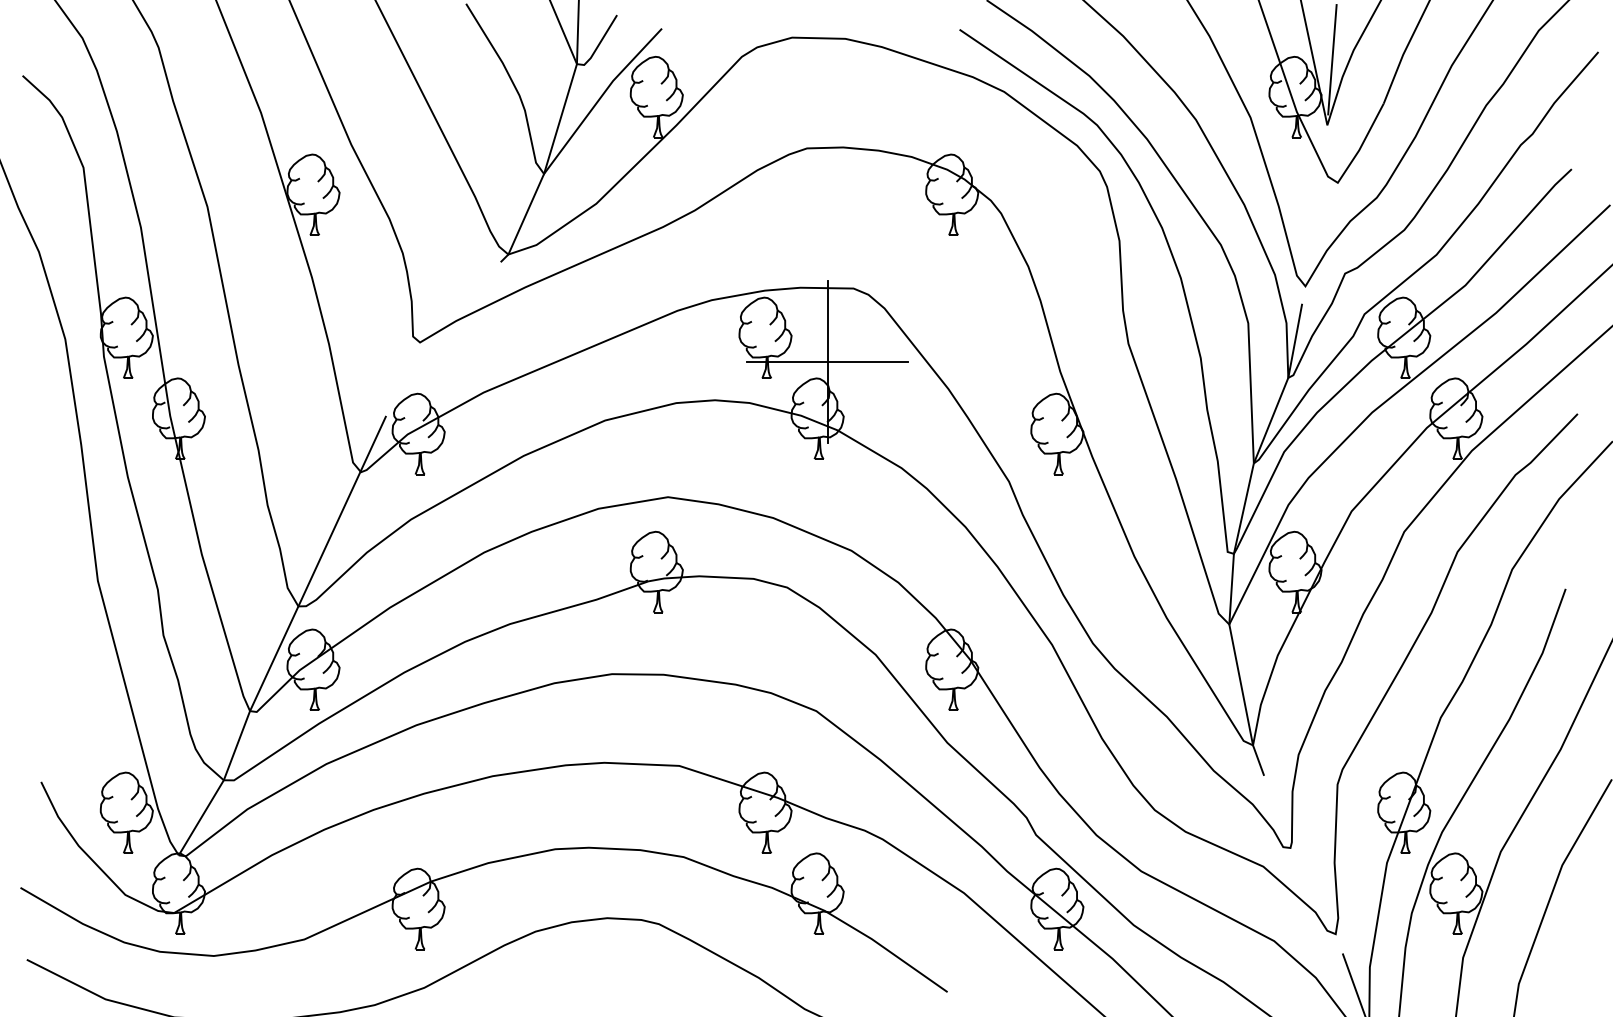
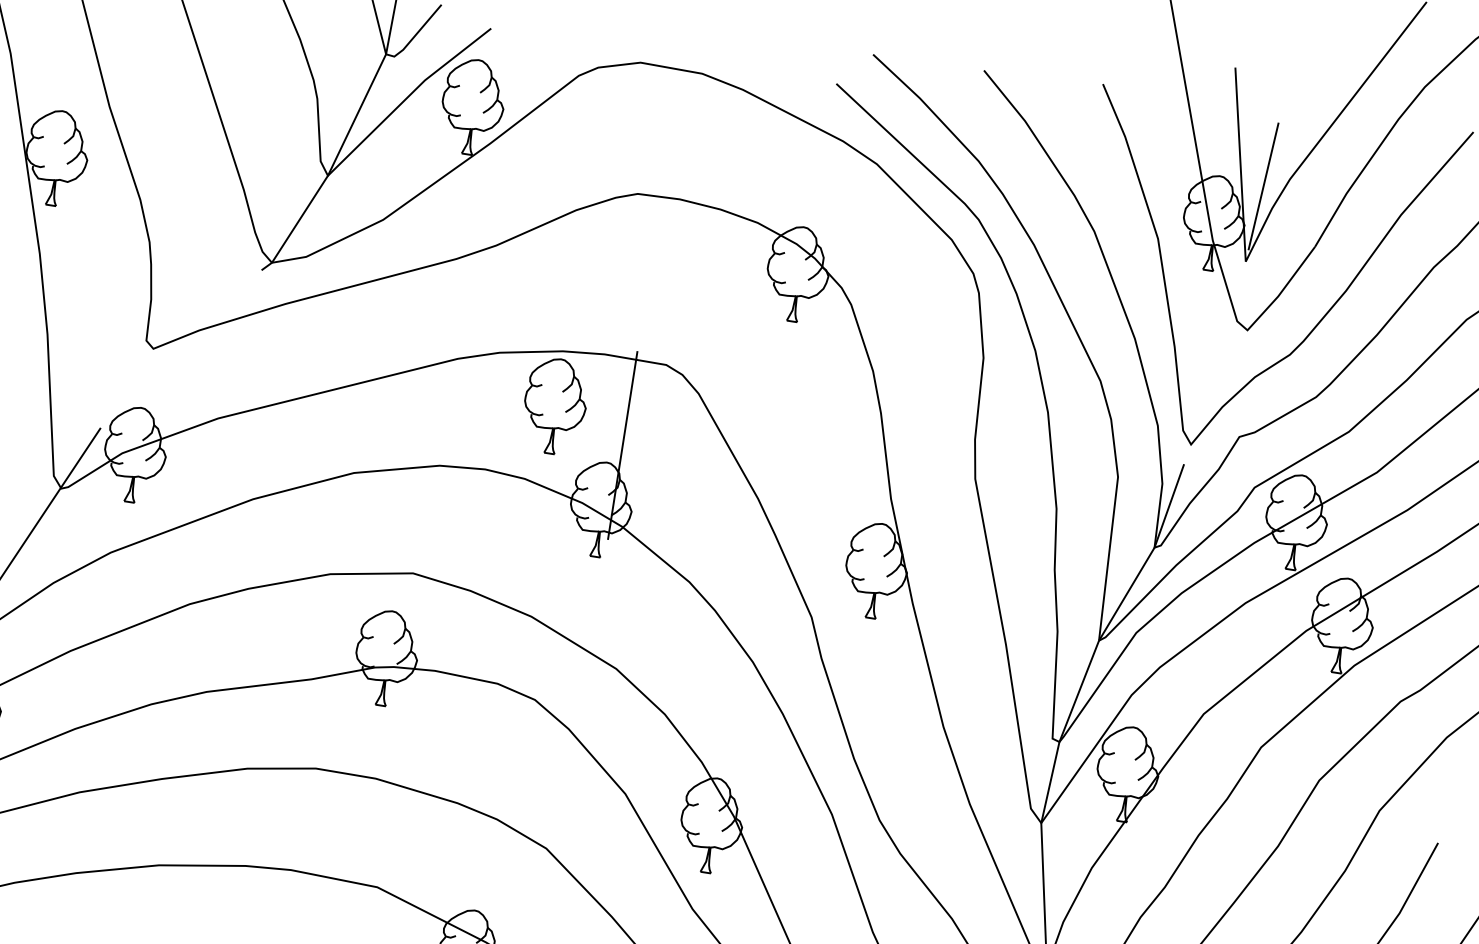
line: (827, 362) -> (622, 446), removed

